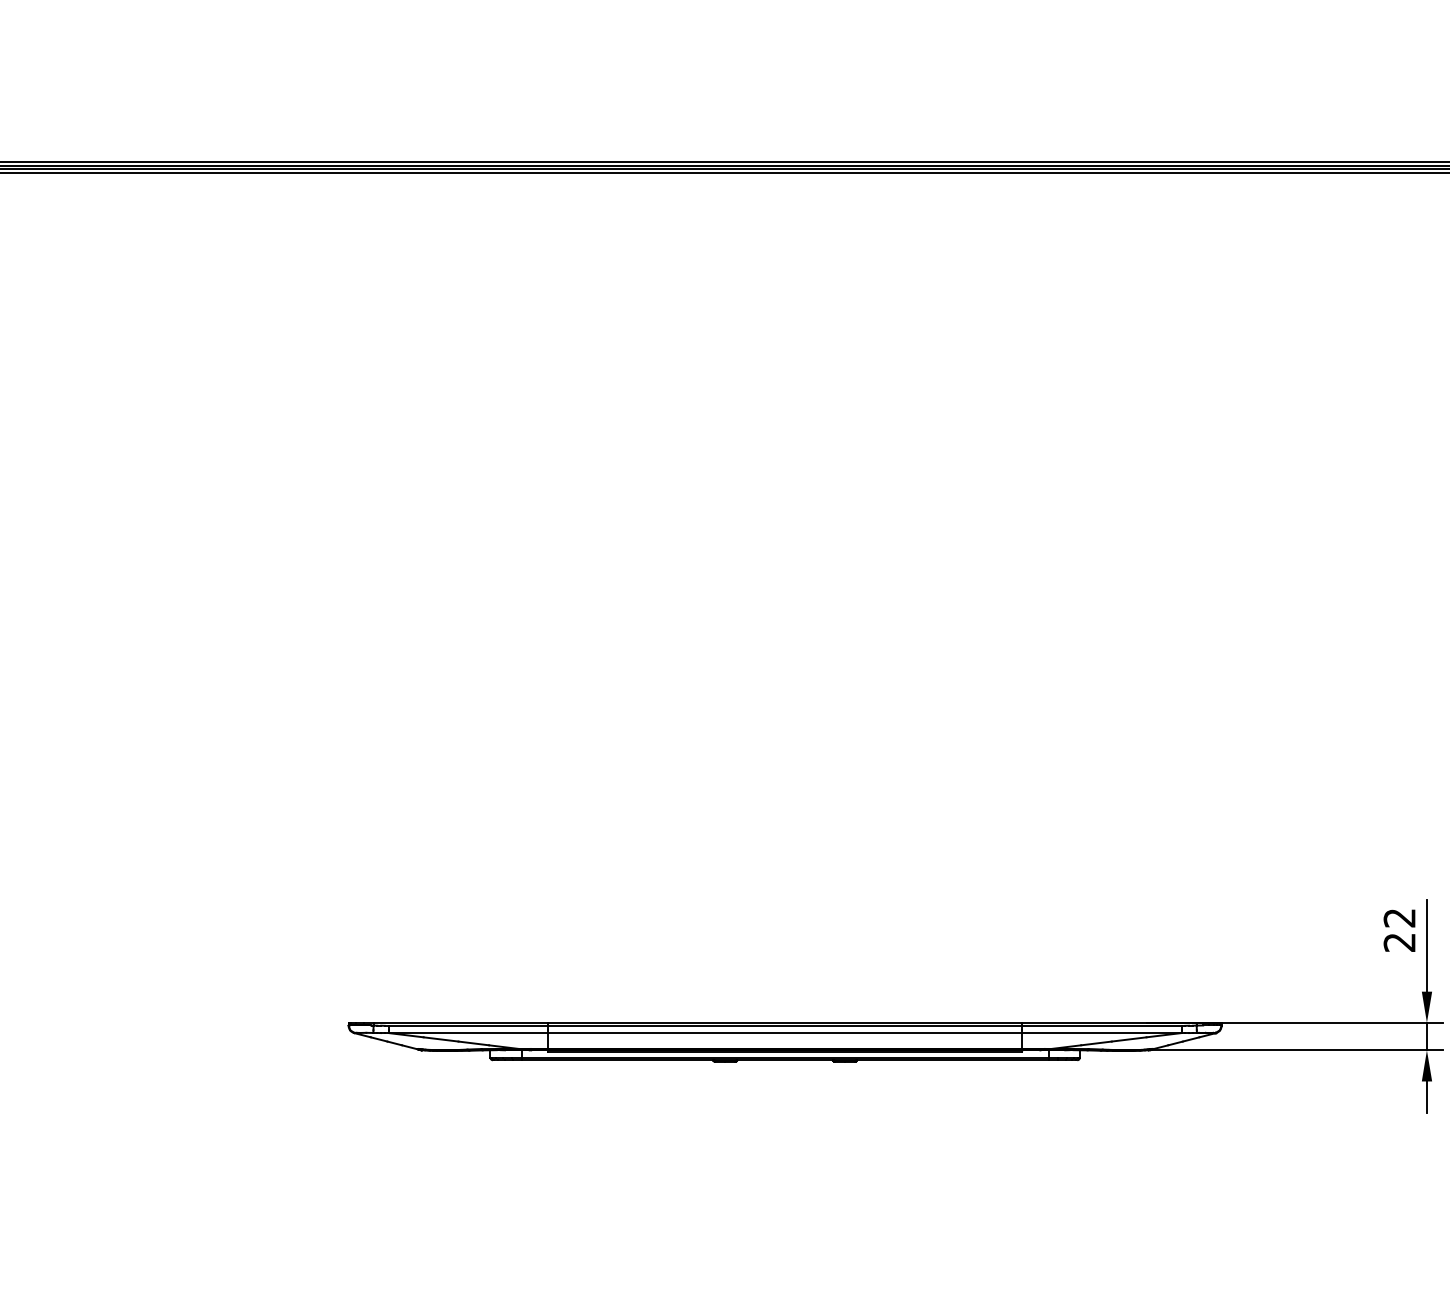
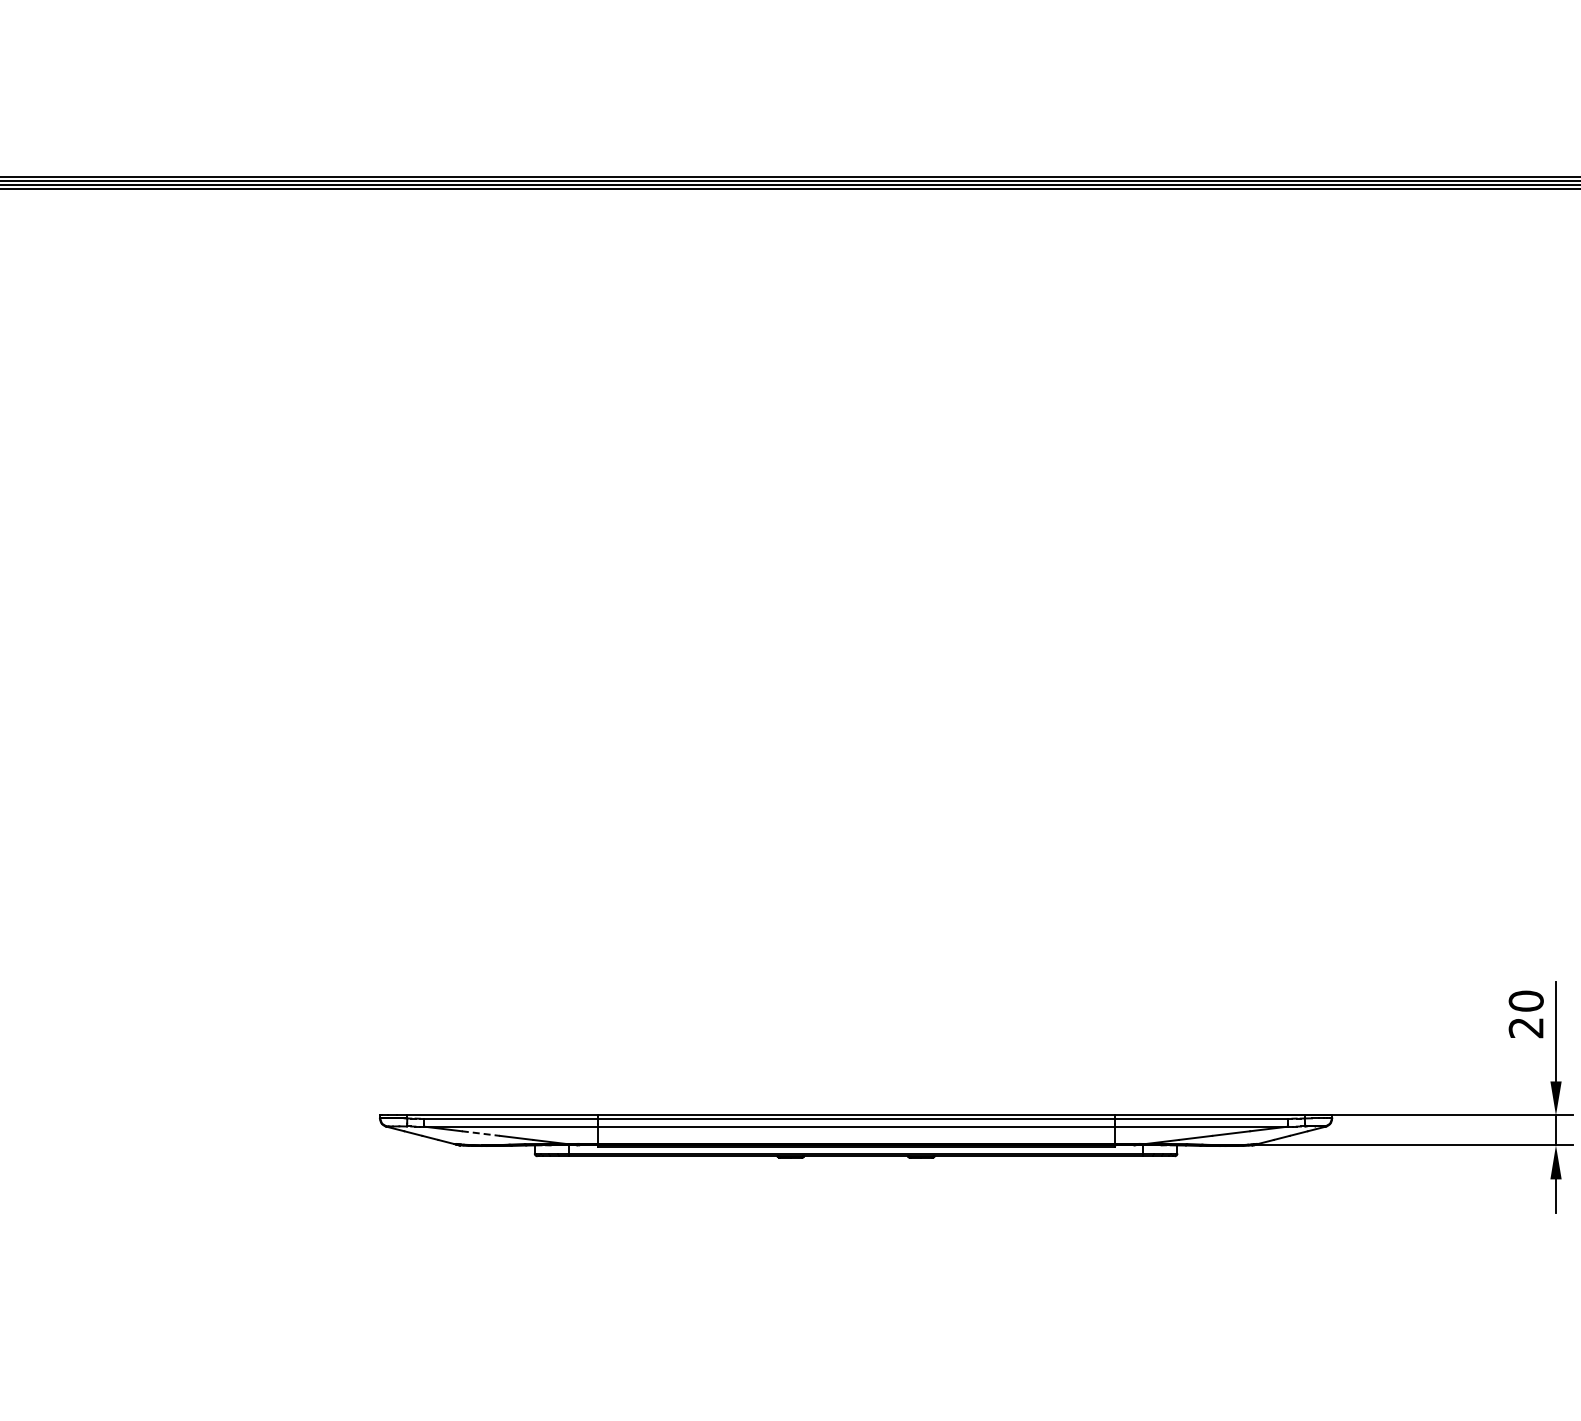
text: (1398, 917) -> (1525, 1000), 22 -> 20
line: (441, 1039) -> (481, 1133), solid -> dashed

